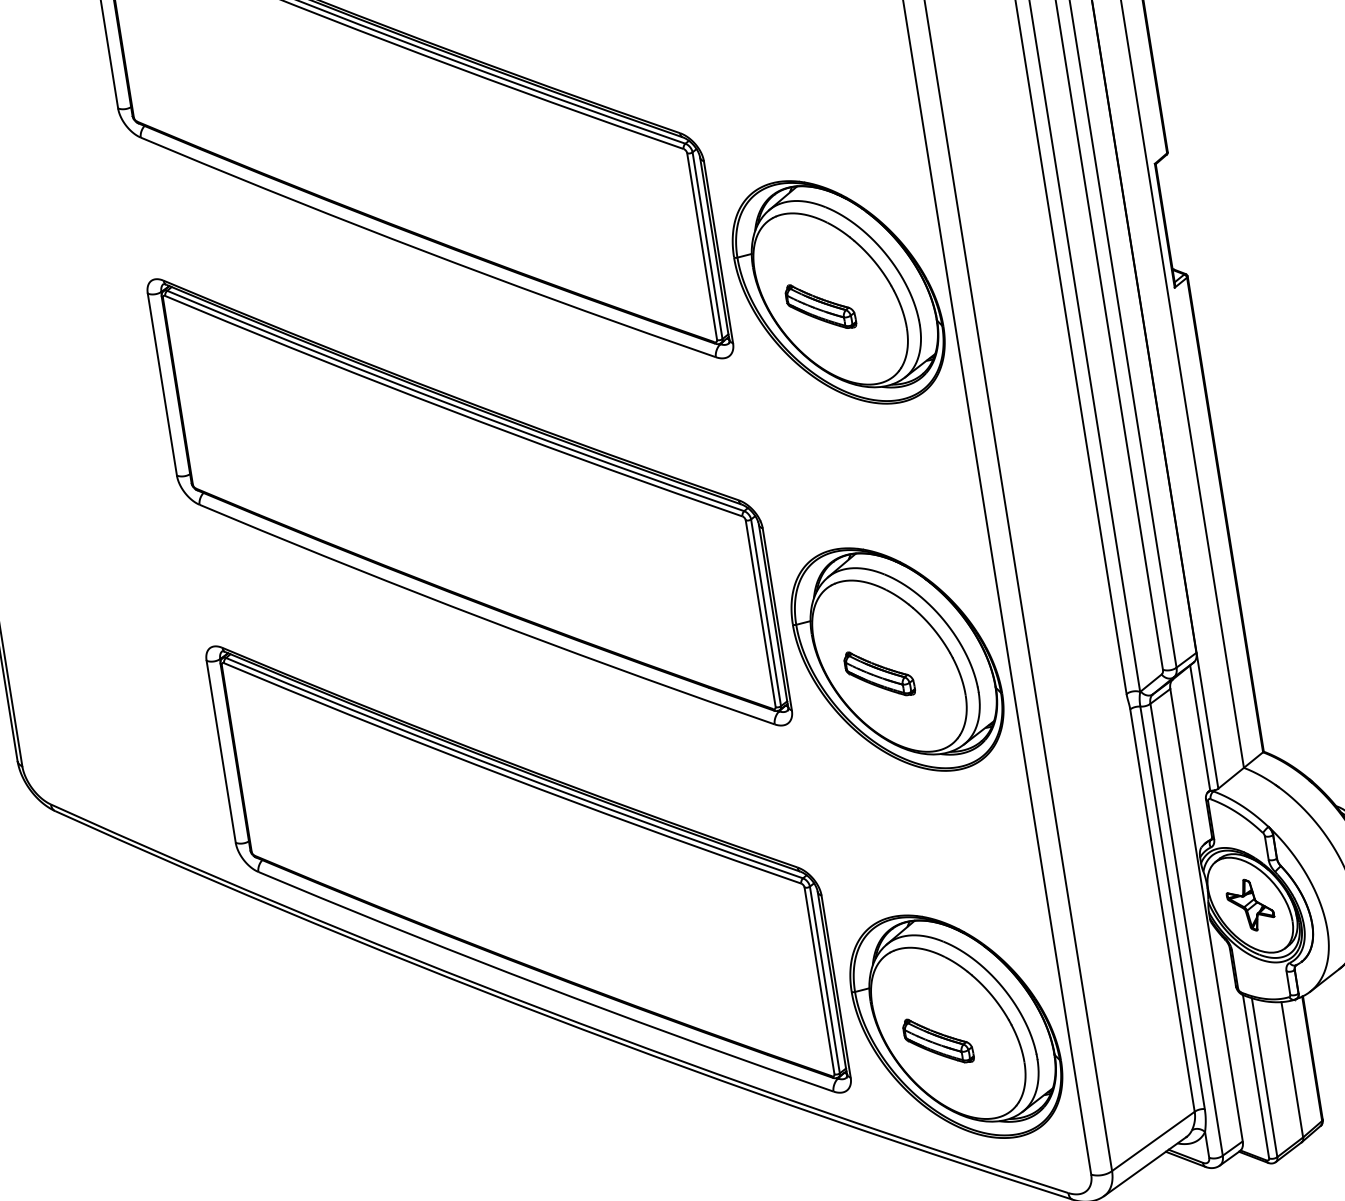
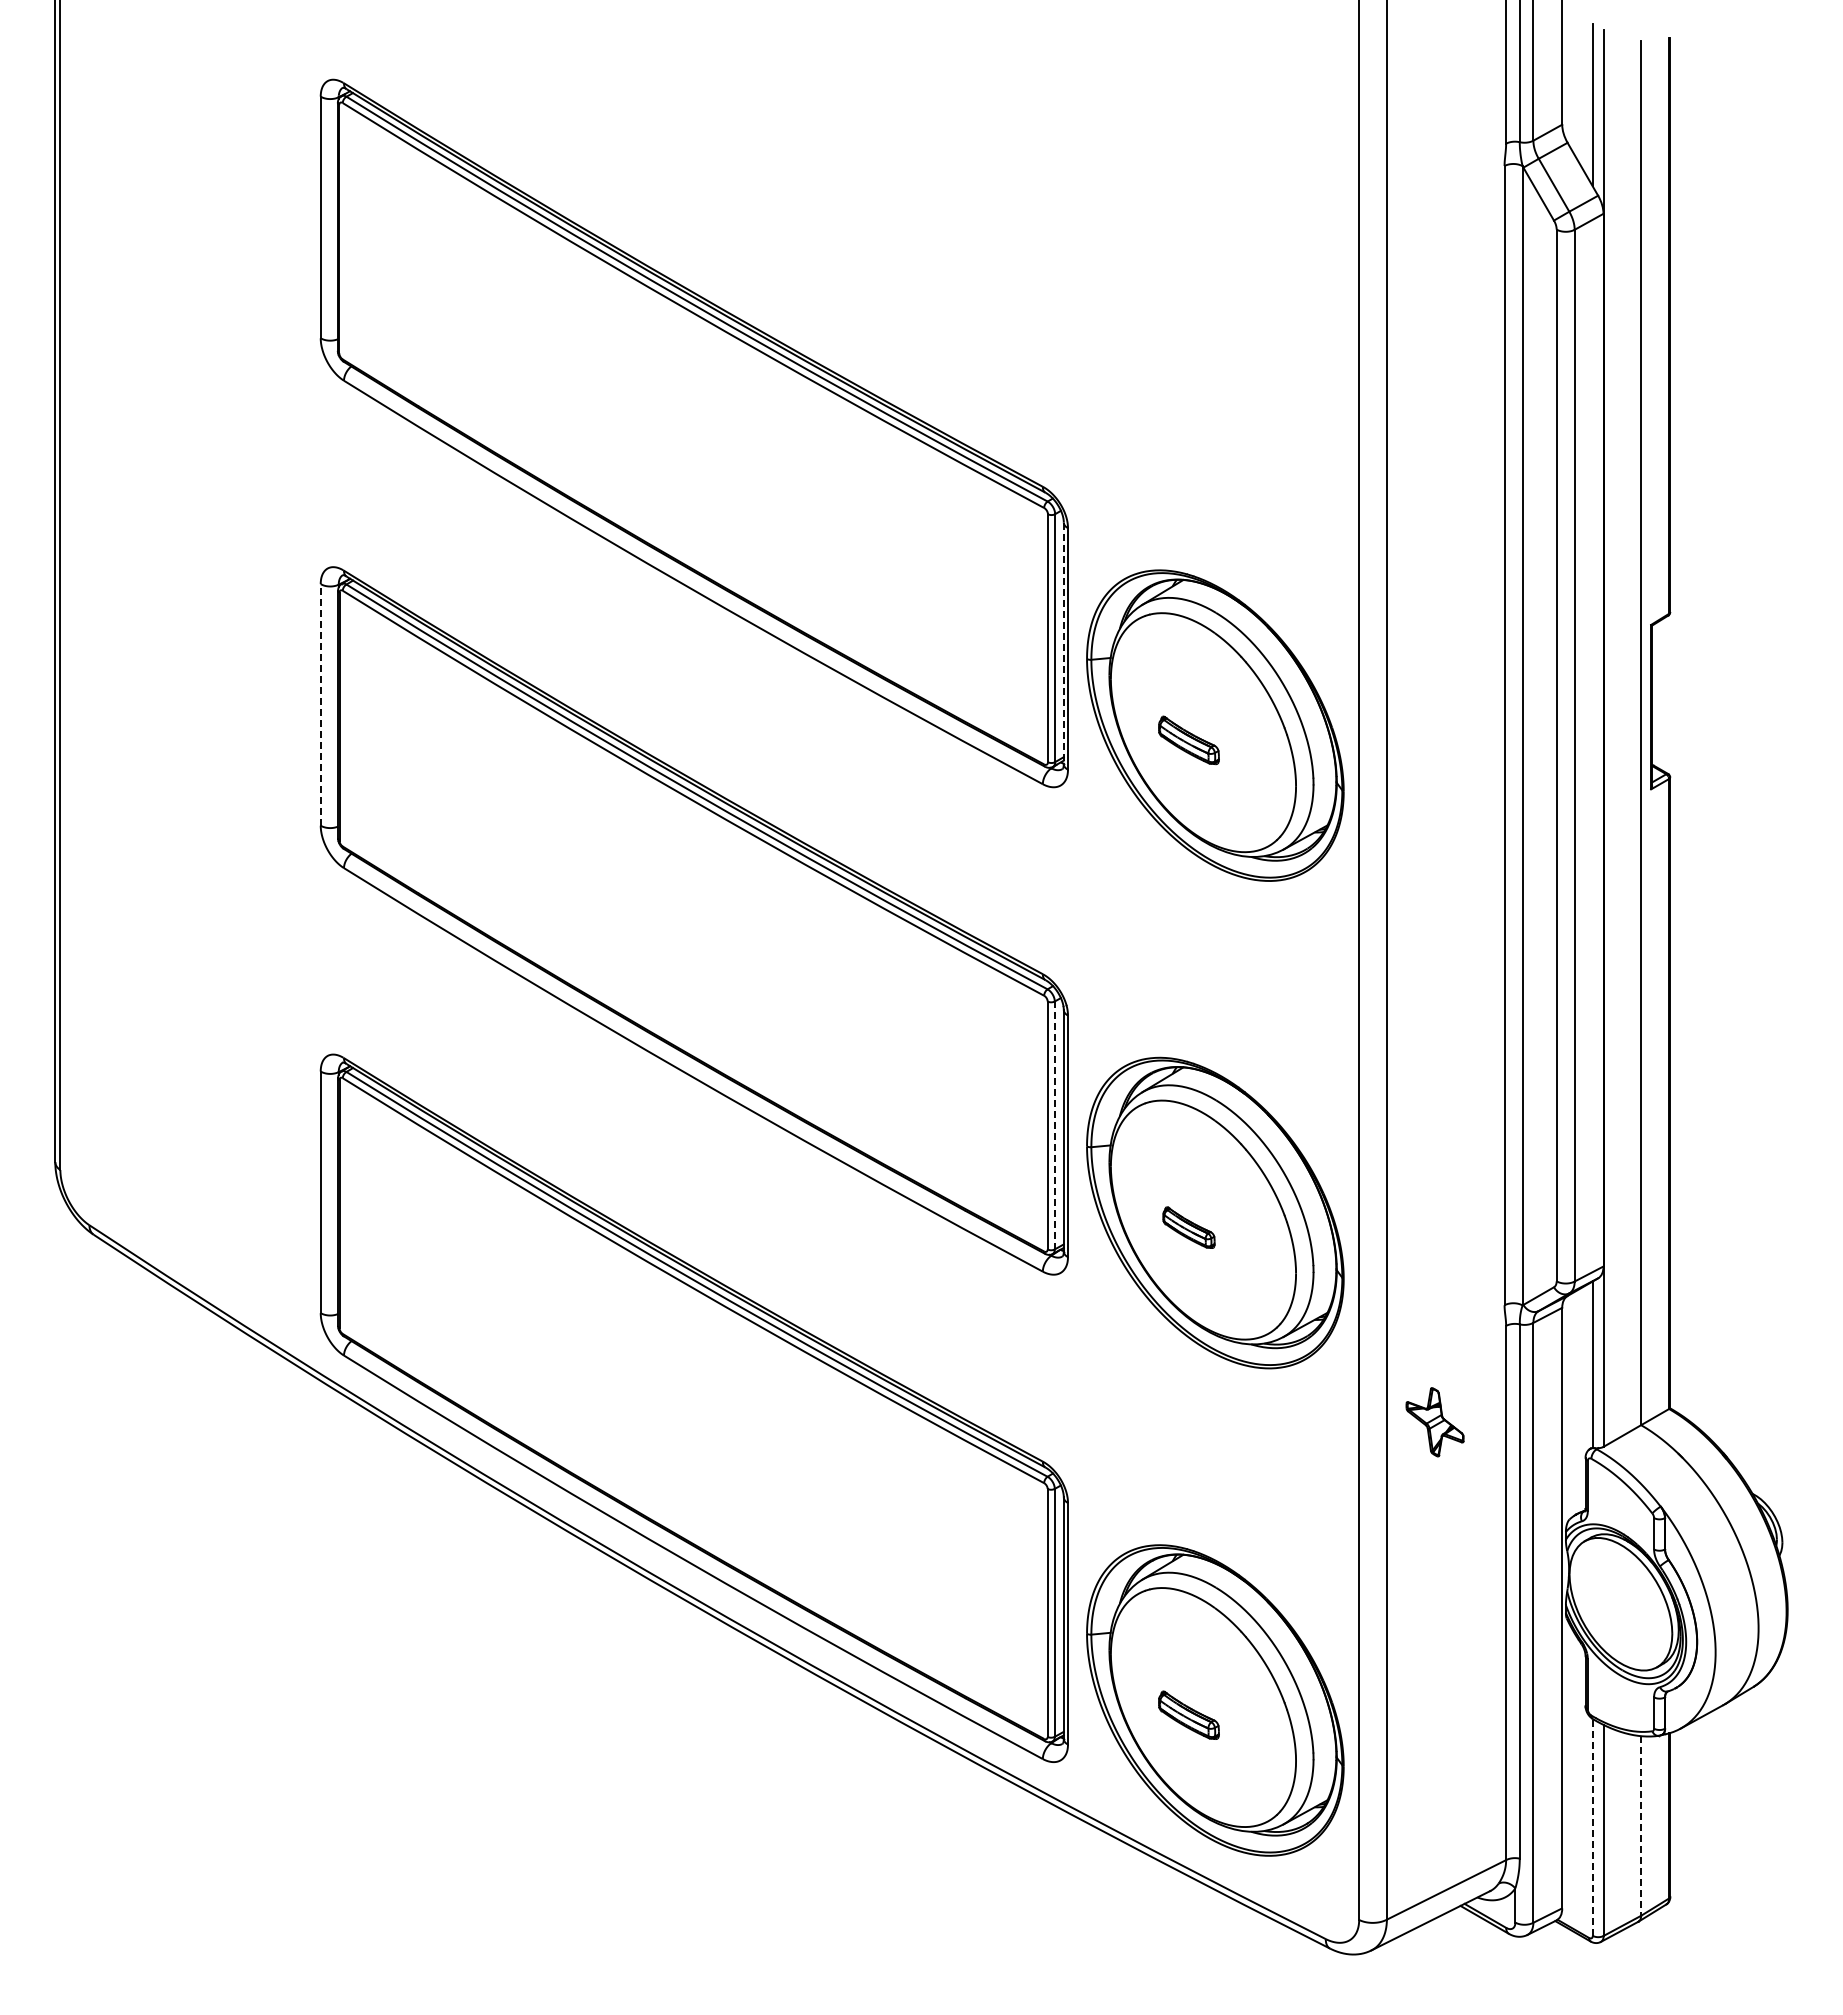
line: (714, 248) -> (1063, 643), solid -> dashed
part: (820, 306) -> (1188, 740), size x0.7
line: (162, 384) -> (320, 704), solid -> dashed
line: (765, 612) -> (1054, 1125), solid -> dashed
part: (879, 673) -> (1188, 1227), size x0.6
part: (1250, 905) -> (1434, 1422), moved
part: (937, 1041) -> (1188, 1715), size x0.7
line: (1292, 1069) -> (1641, 1825), solid -> dashed
line: (1255, 1076) -> (1592, 1826), solid -> dashed

